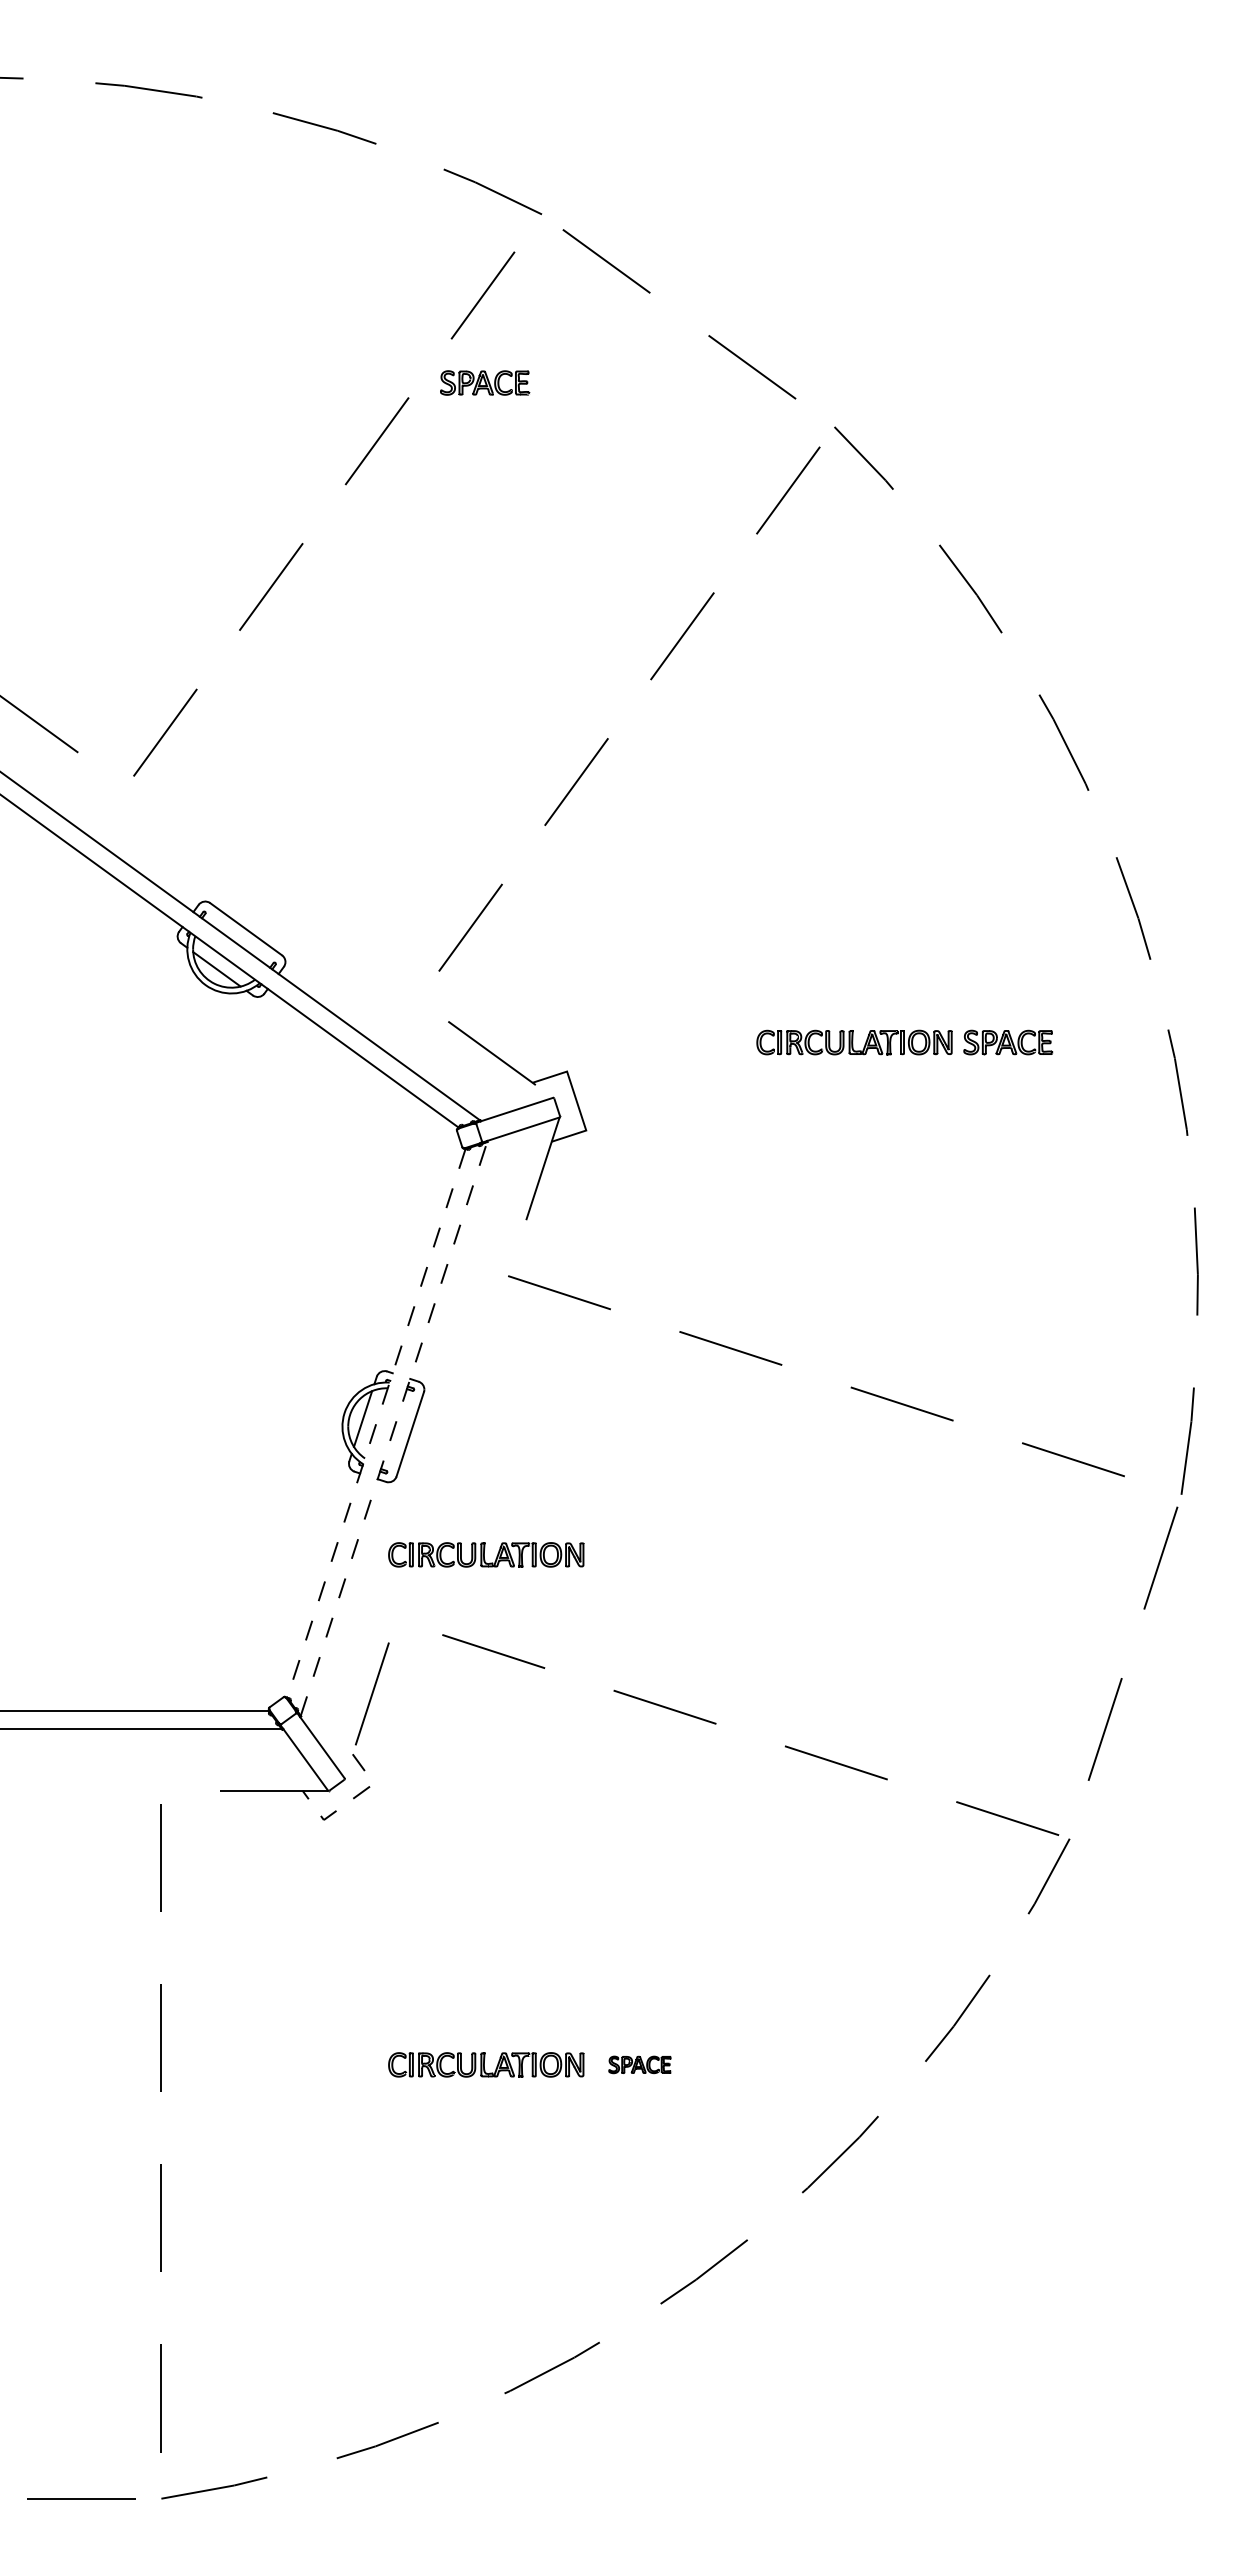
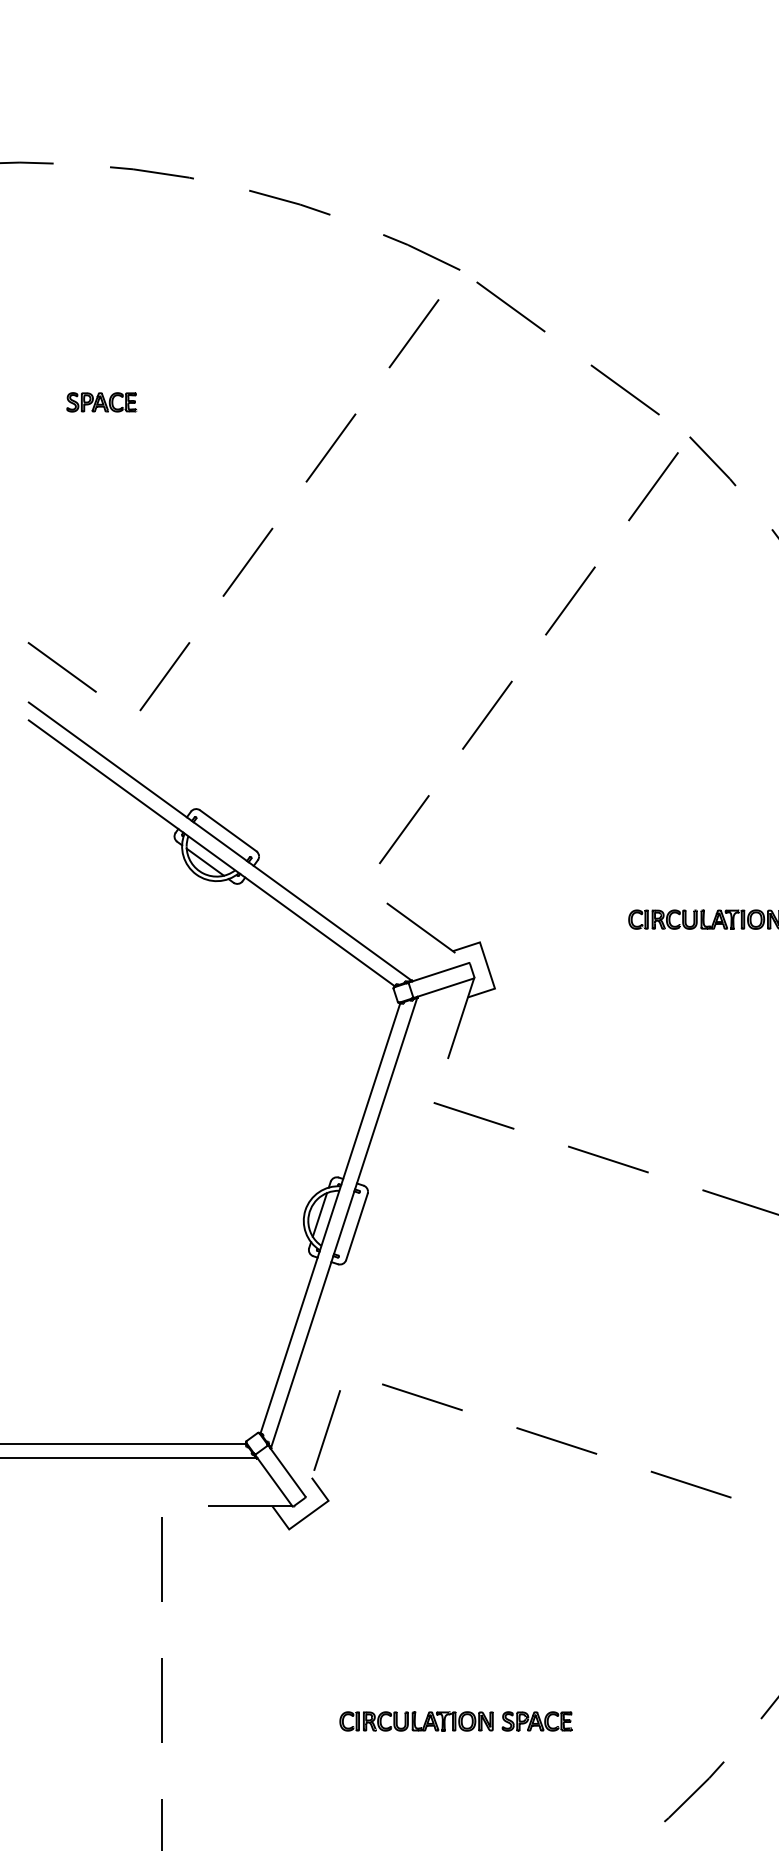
part: (484, 382) -> (101, 401), moved
line: (376, 1423) -> (330, 1218), dashed -> solid
line: (393, 1429) -> (343, 1223), dashed -> solid
part: (486, 1554) -> (416, 1321), removed
line: (348, 1801) -> (308, 1514), dashed -> solid
part: (639, 2064) -> (536, 1721), size x1.43

